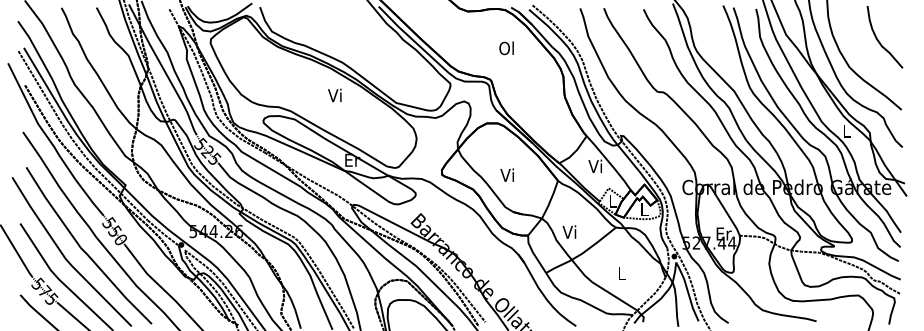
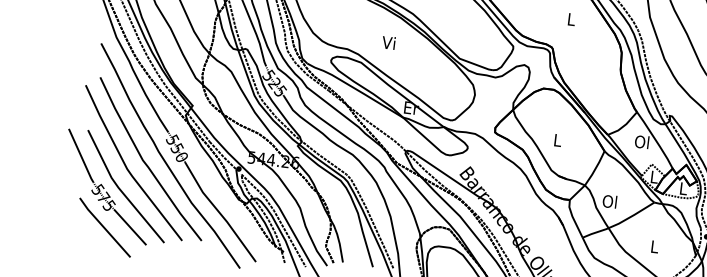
text: (506, 48) -> (570, 19), Ol -> L
text: (334, 95) -> (388, 42), moved
text: (595, 166) -> (641, 142), Vi -> Ol
text: (506, 174) -> (556, 139), Vi -> L
text: (569, 231) -> (609, 200), Vi -> Ol

